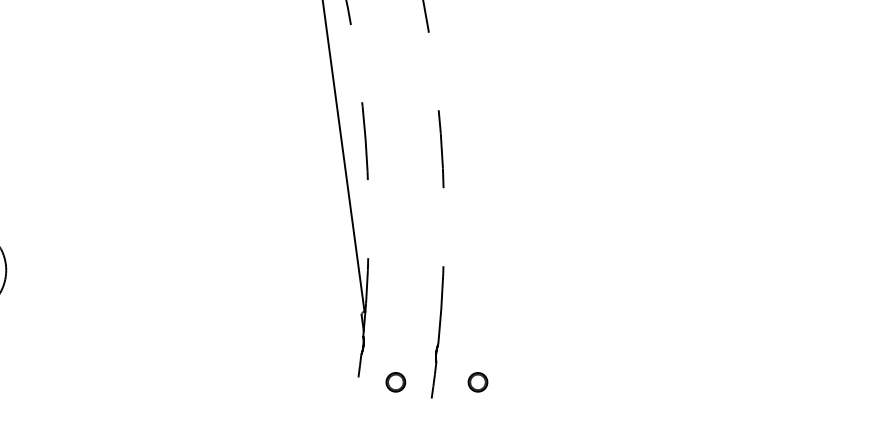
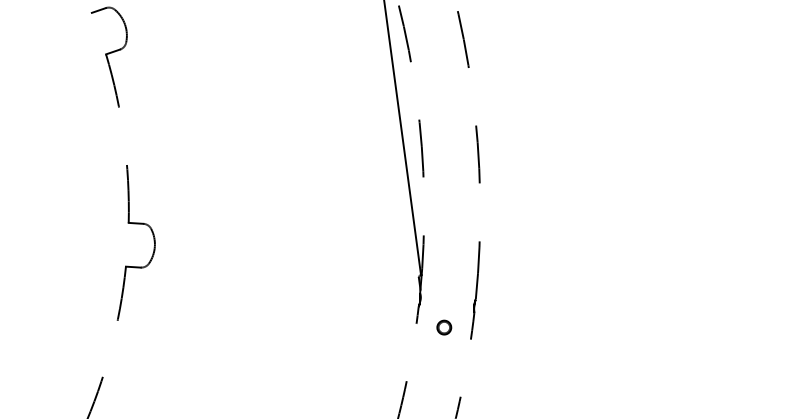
part: (478, 382) -> (505, 327), removed

